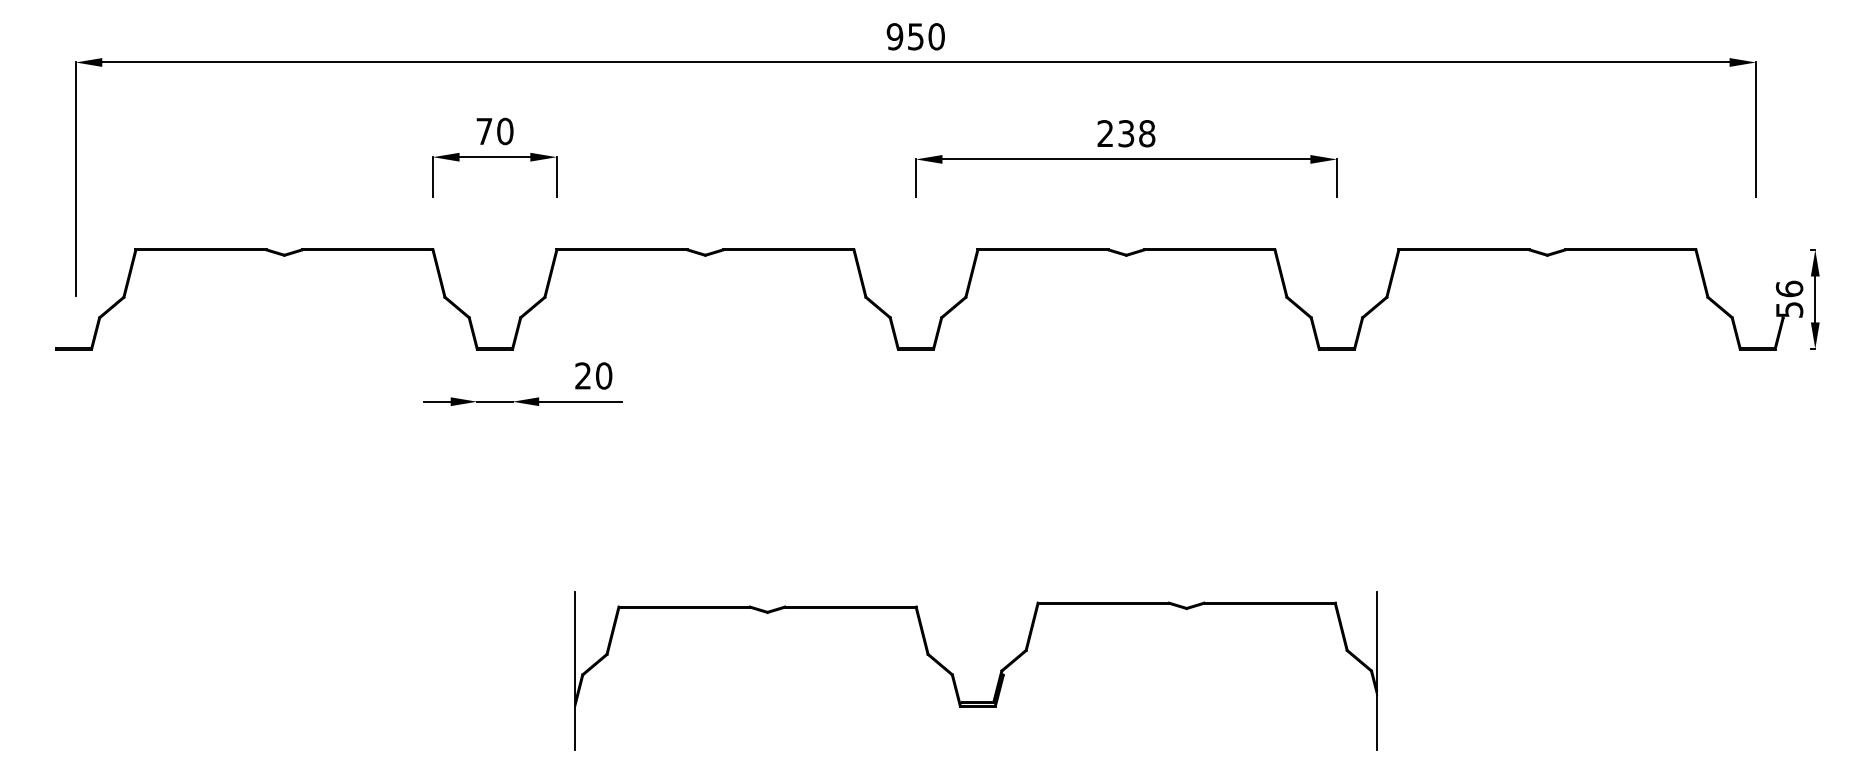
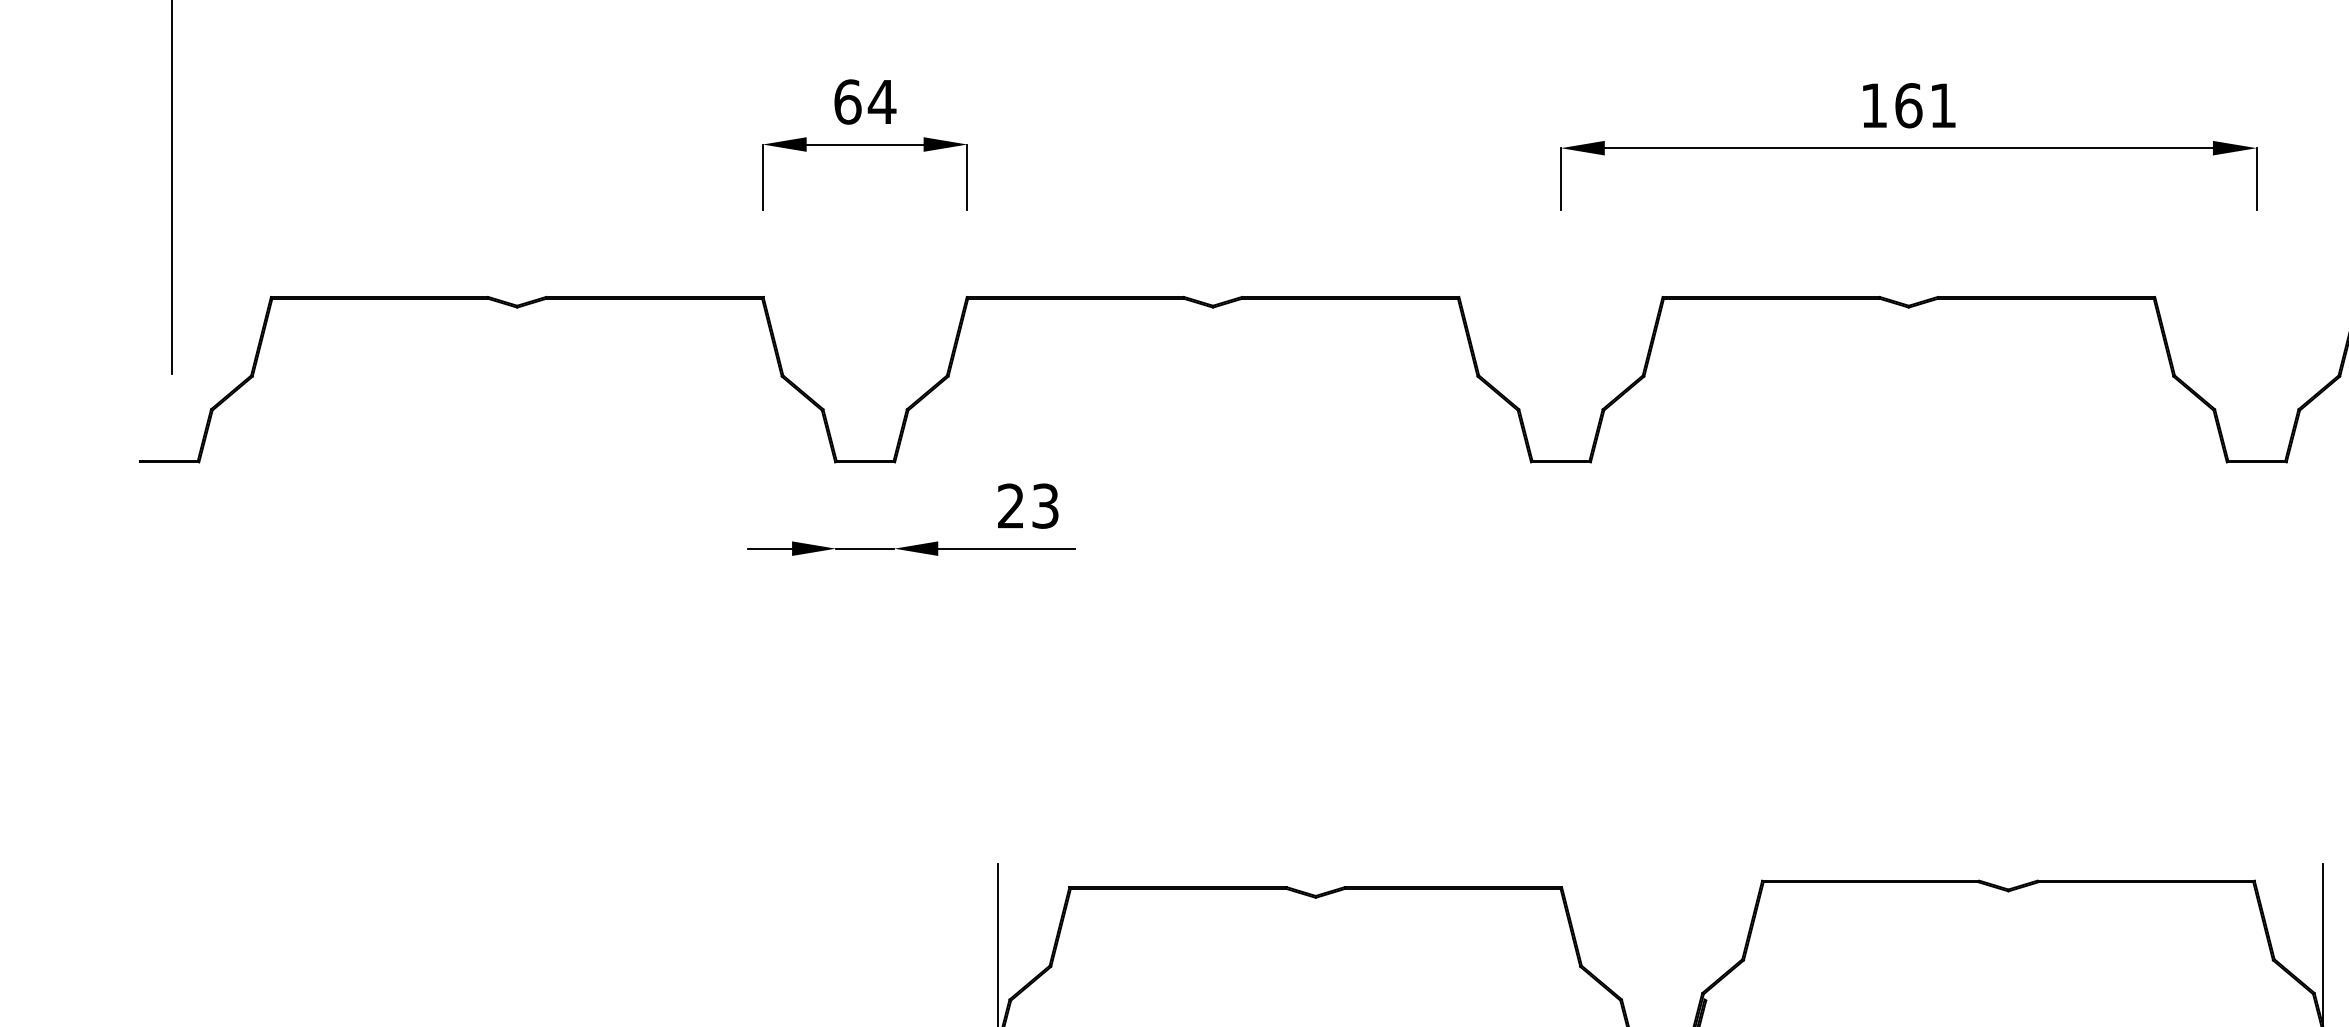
text: (494, 131) -> (864, 102), 70 -> 64
text: (1126, 133) -> (1908, 105), 238 -> 161
text: (604, 375) -> (1046, 505), 20 -> 23

